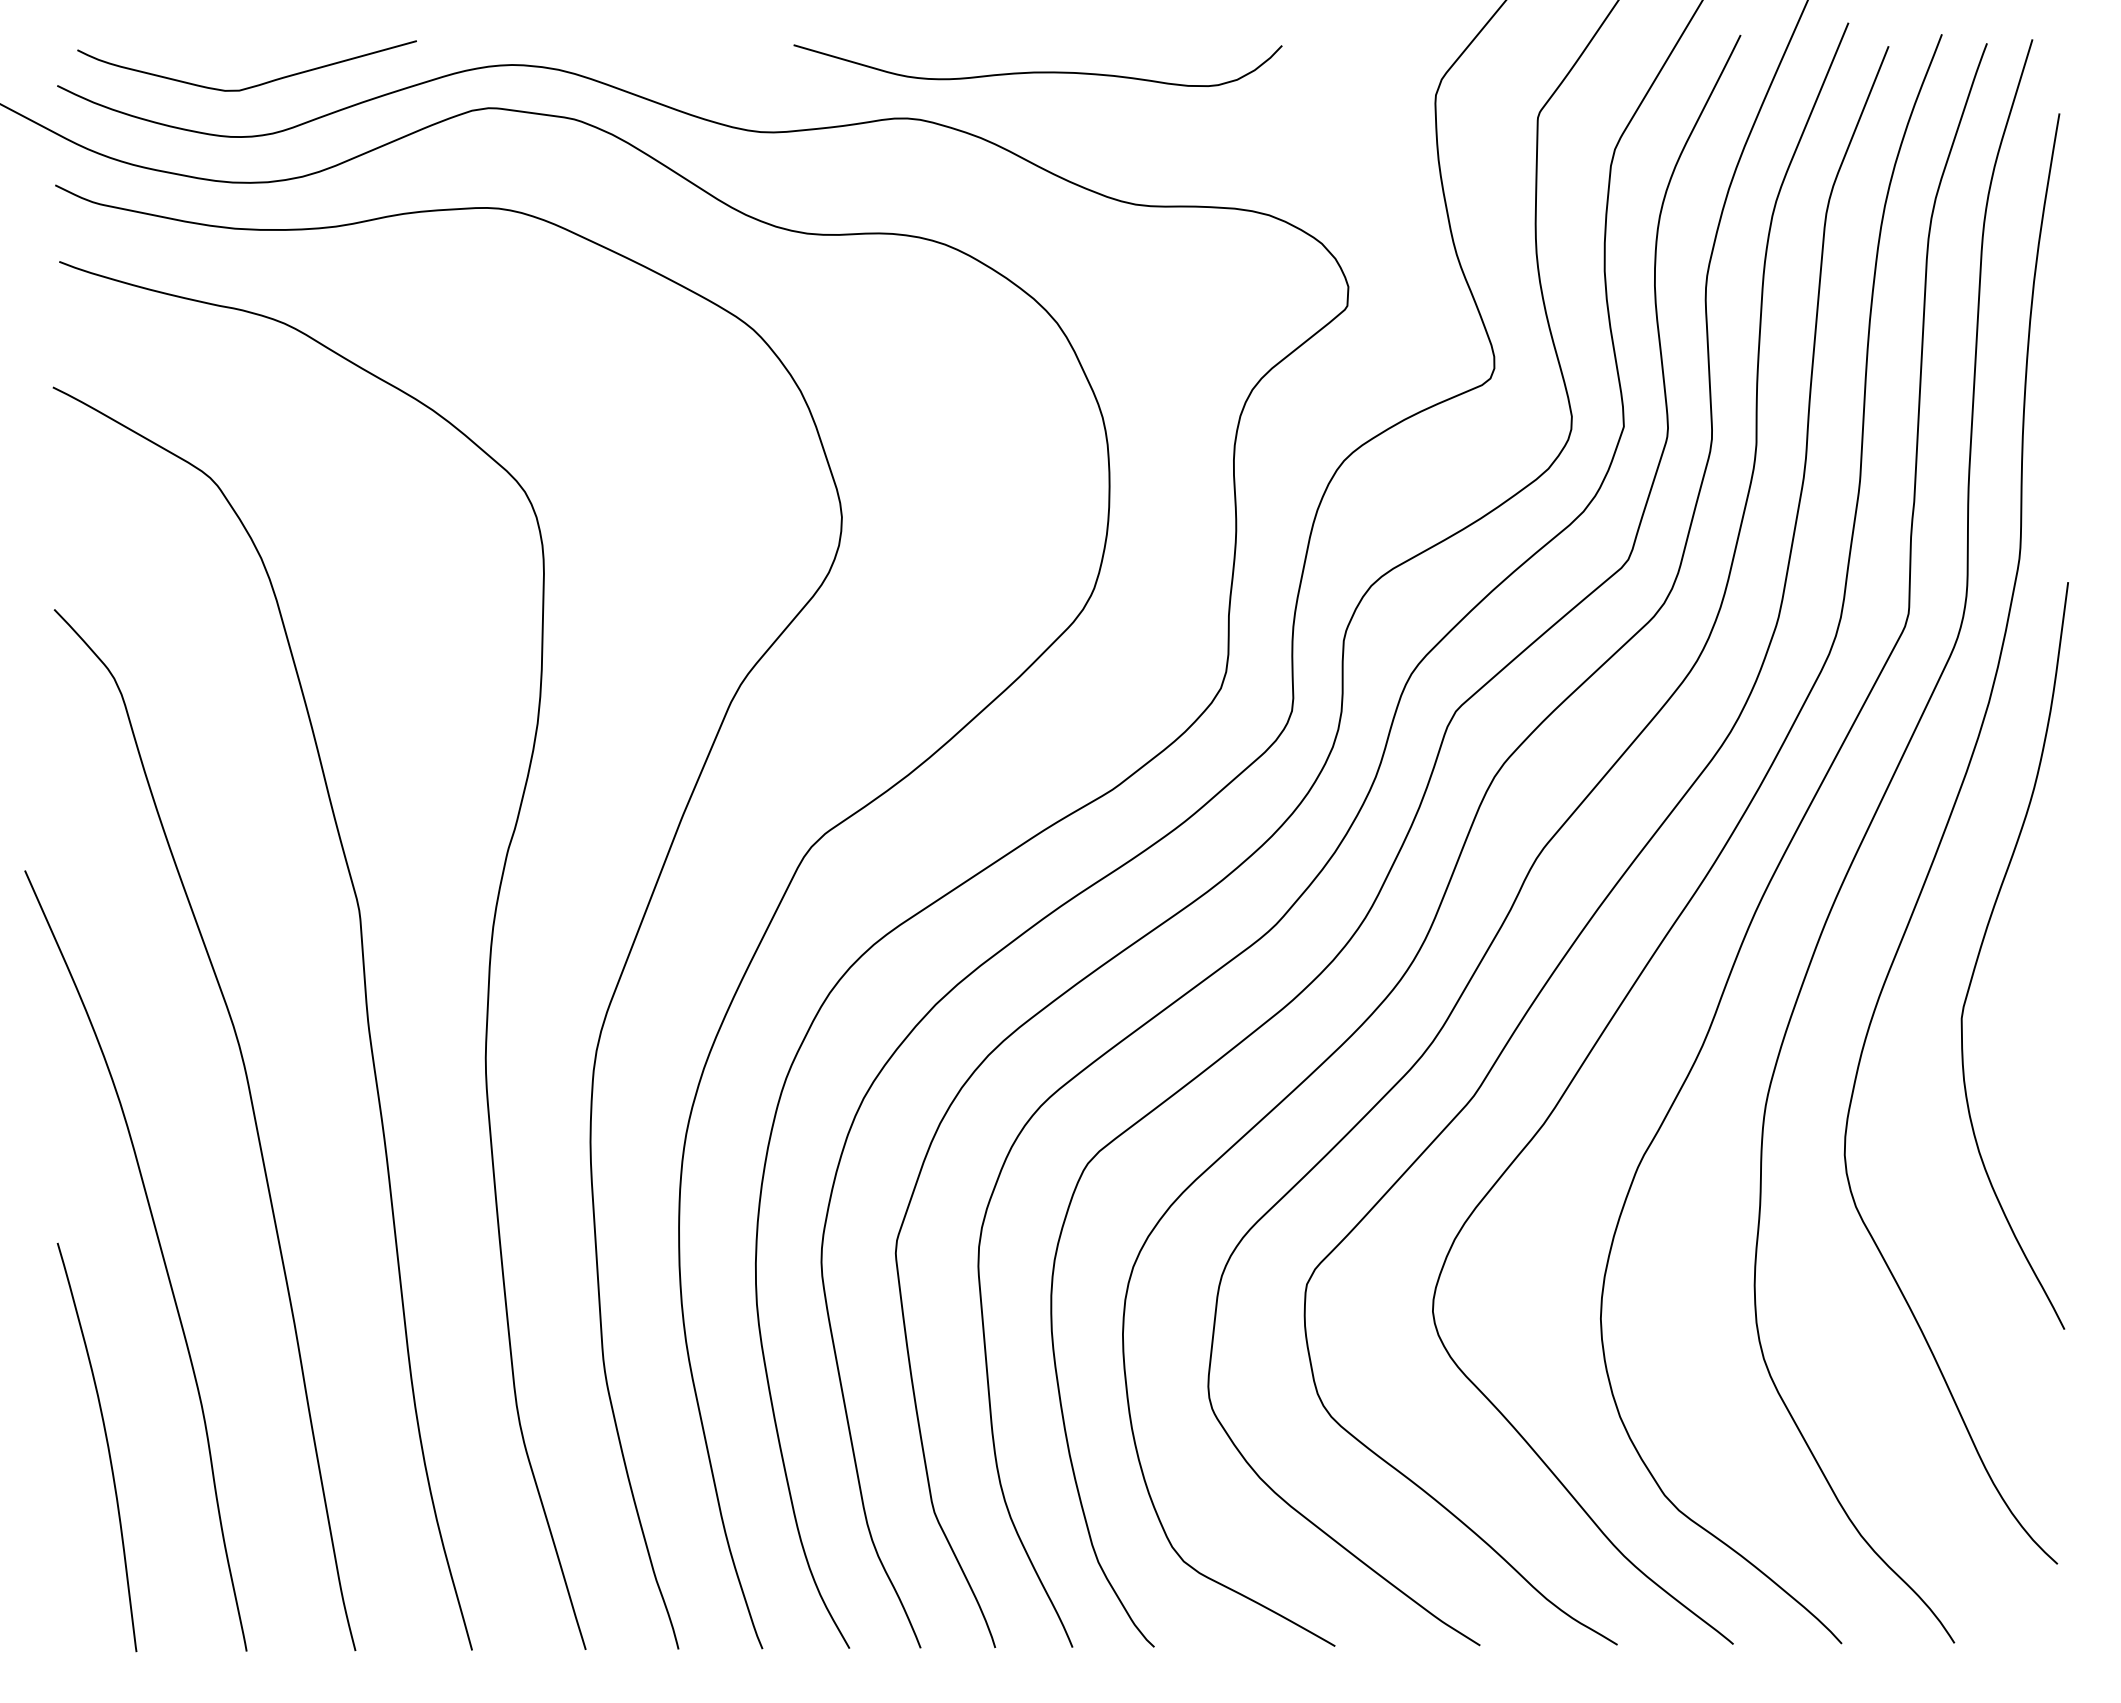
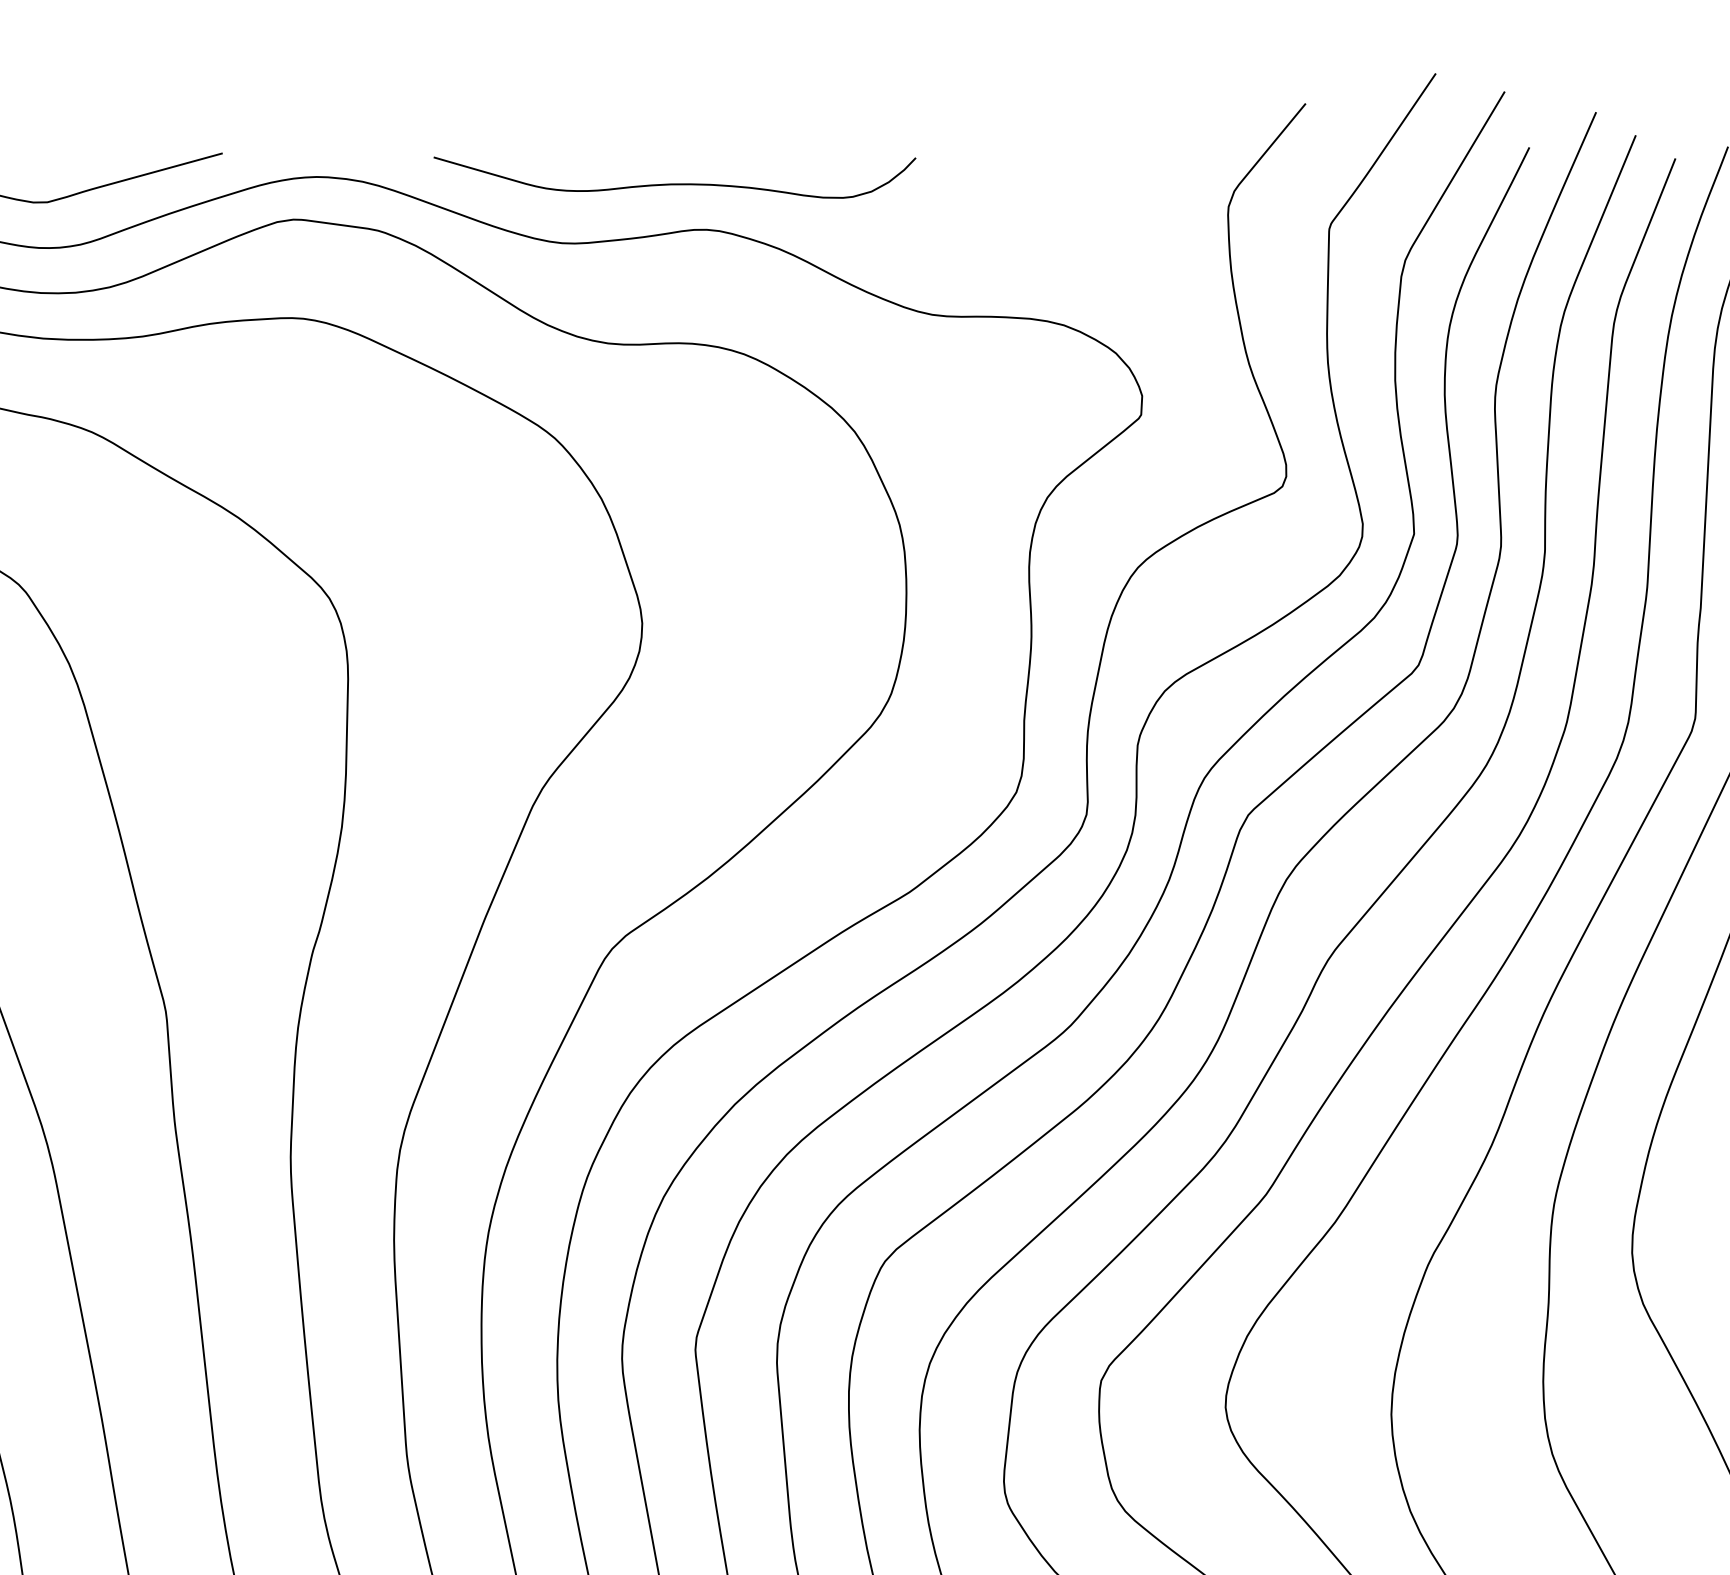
curve: (1037, 71) -> (674, 183), moved

